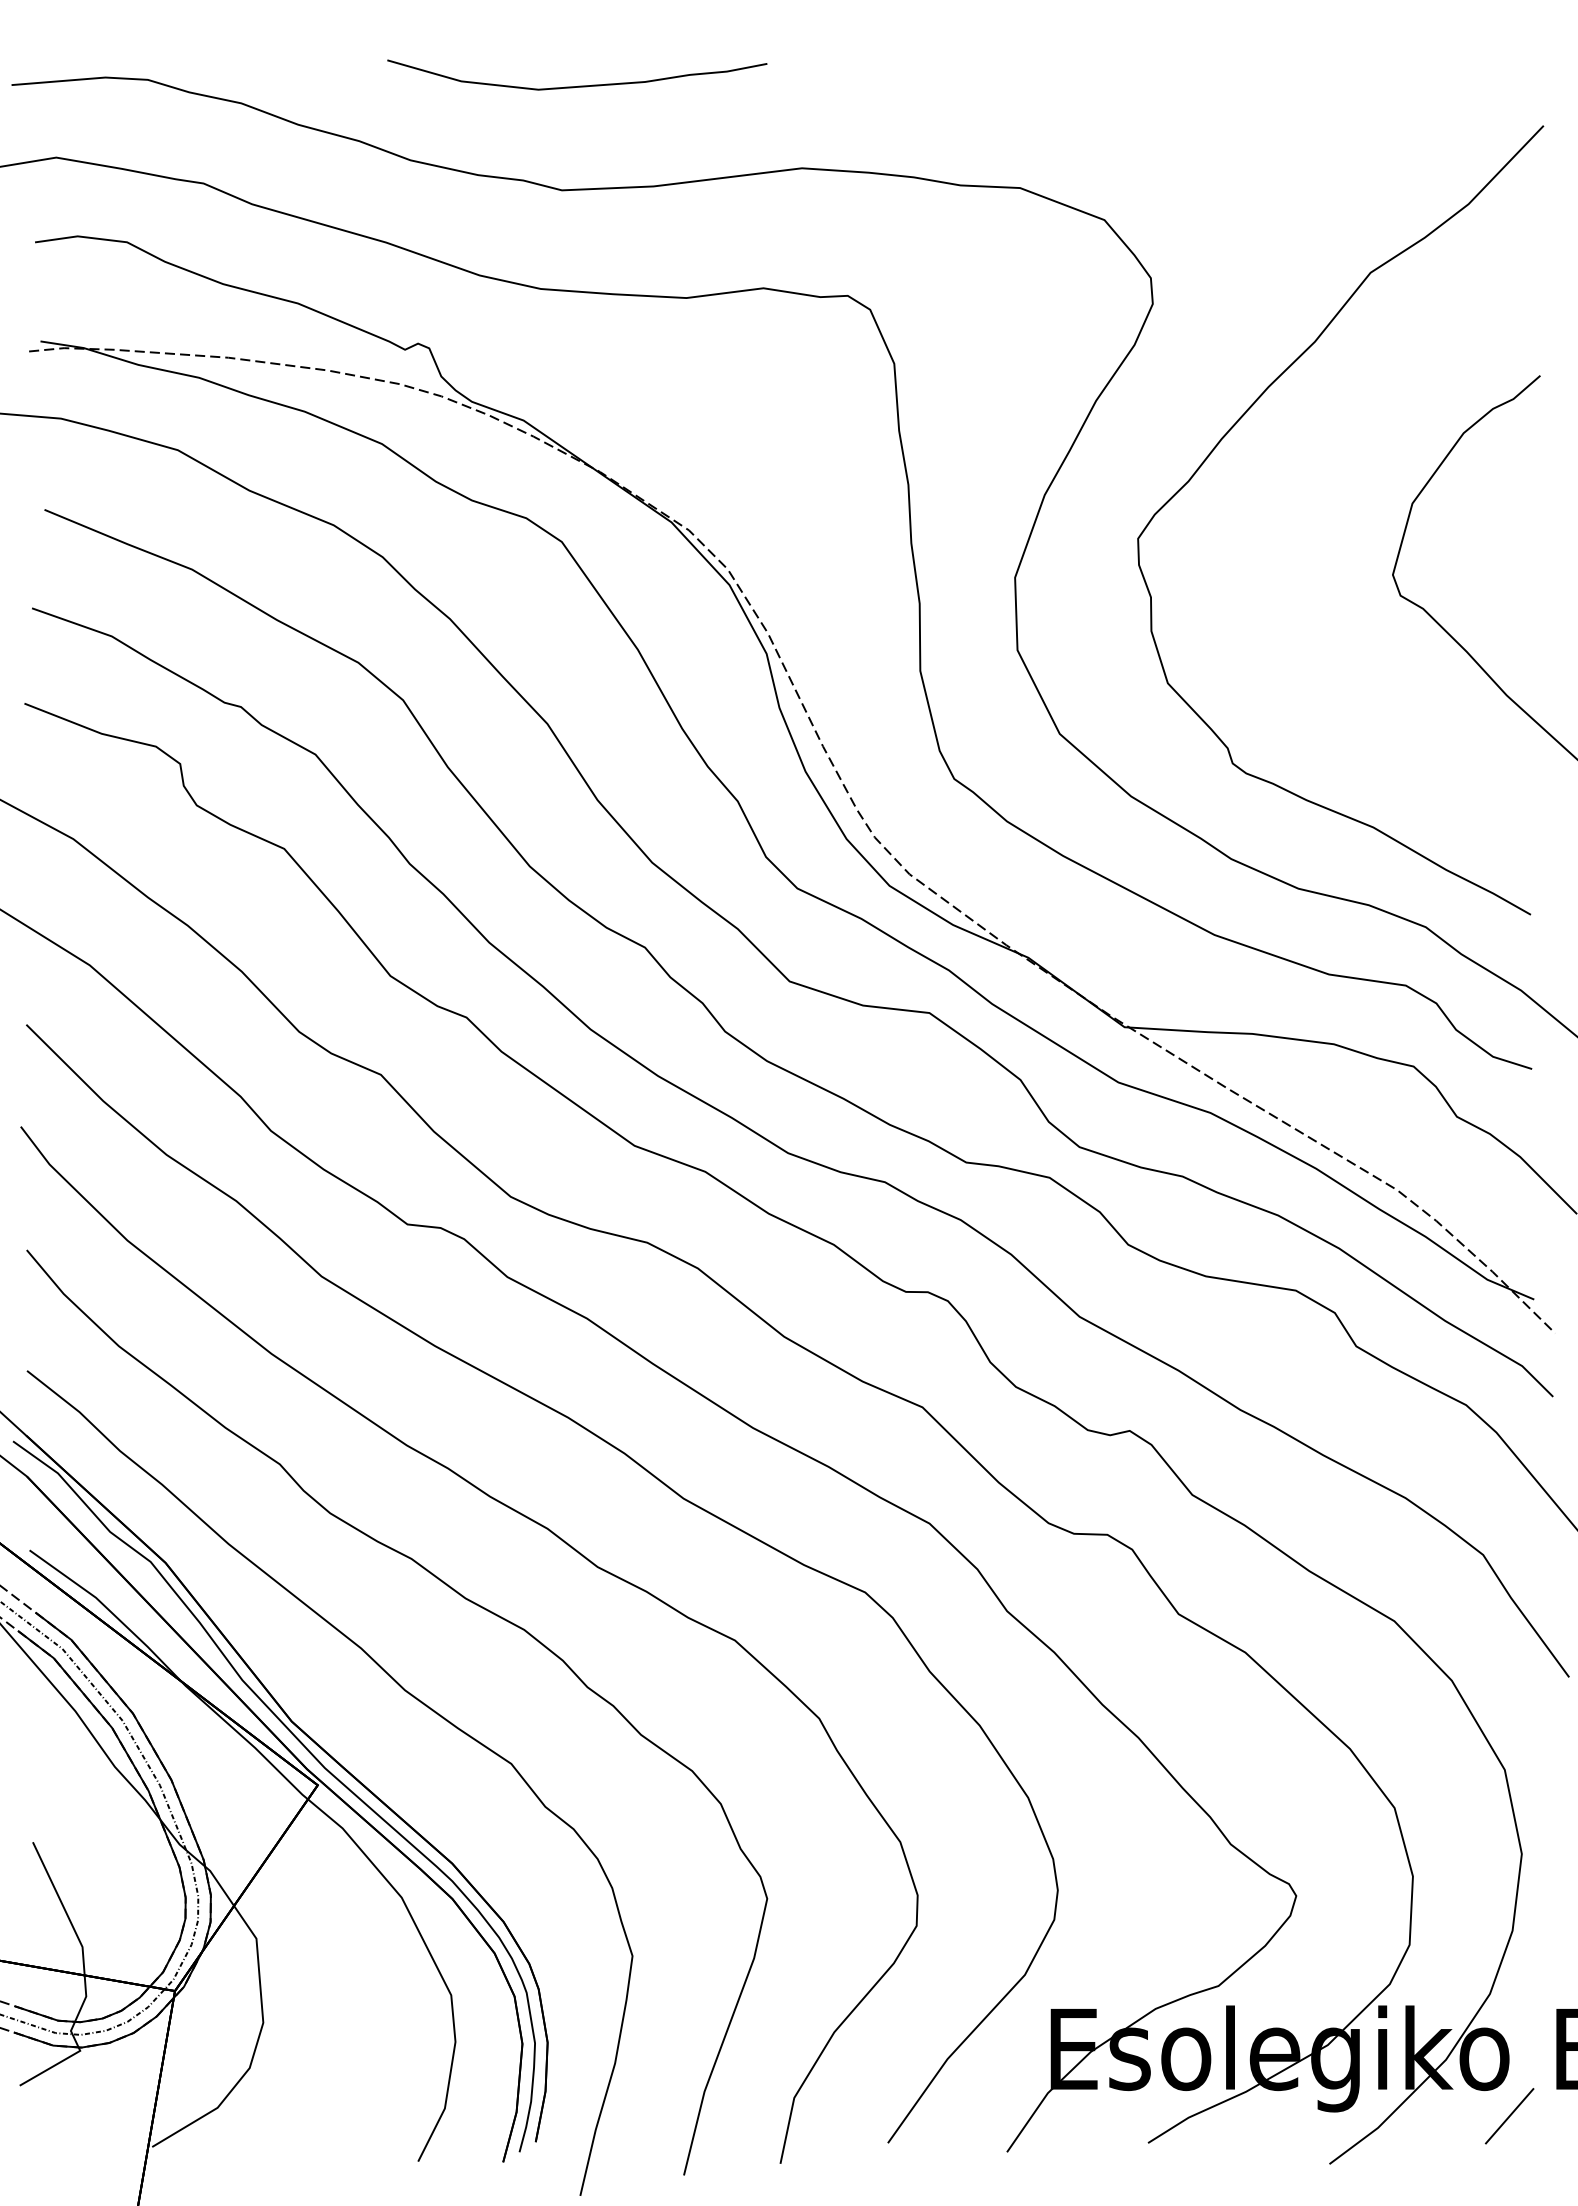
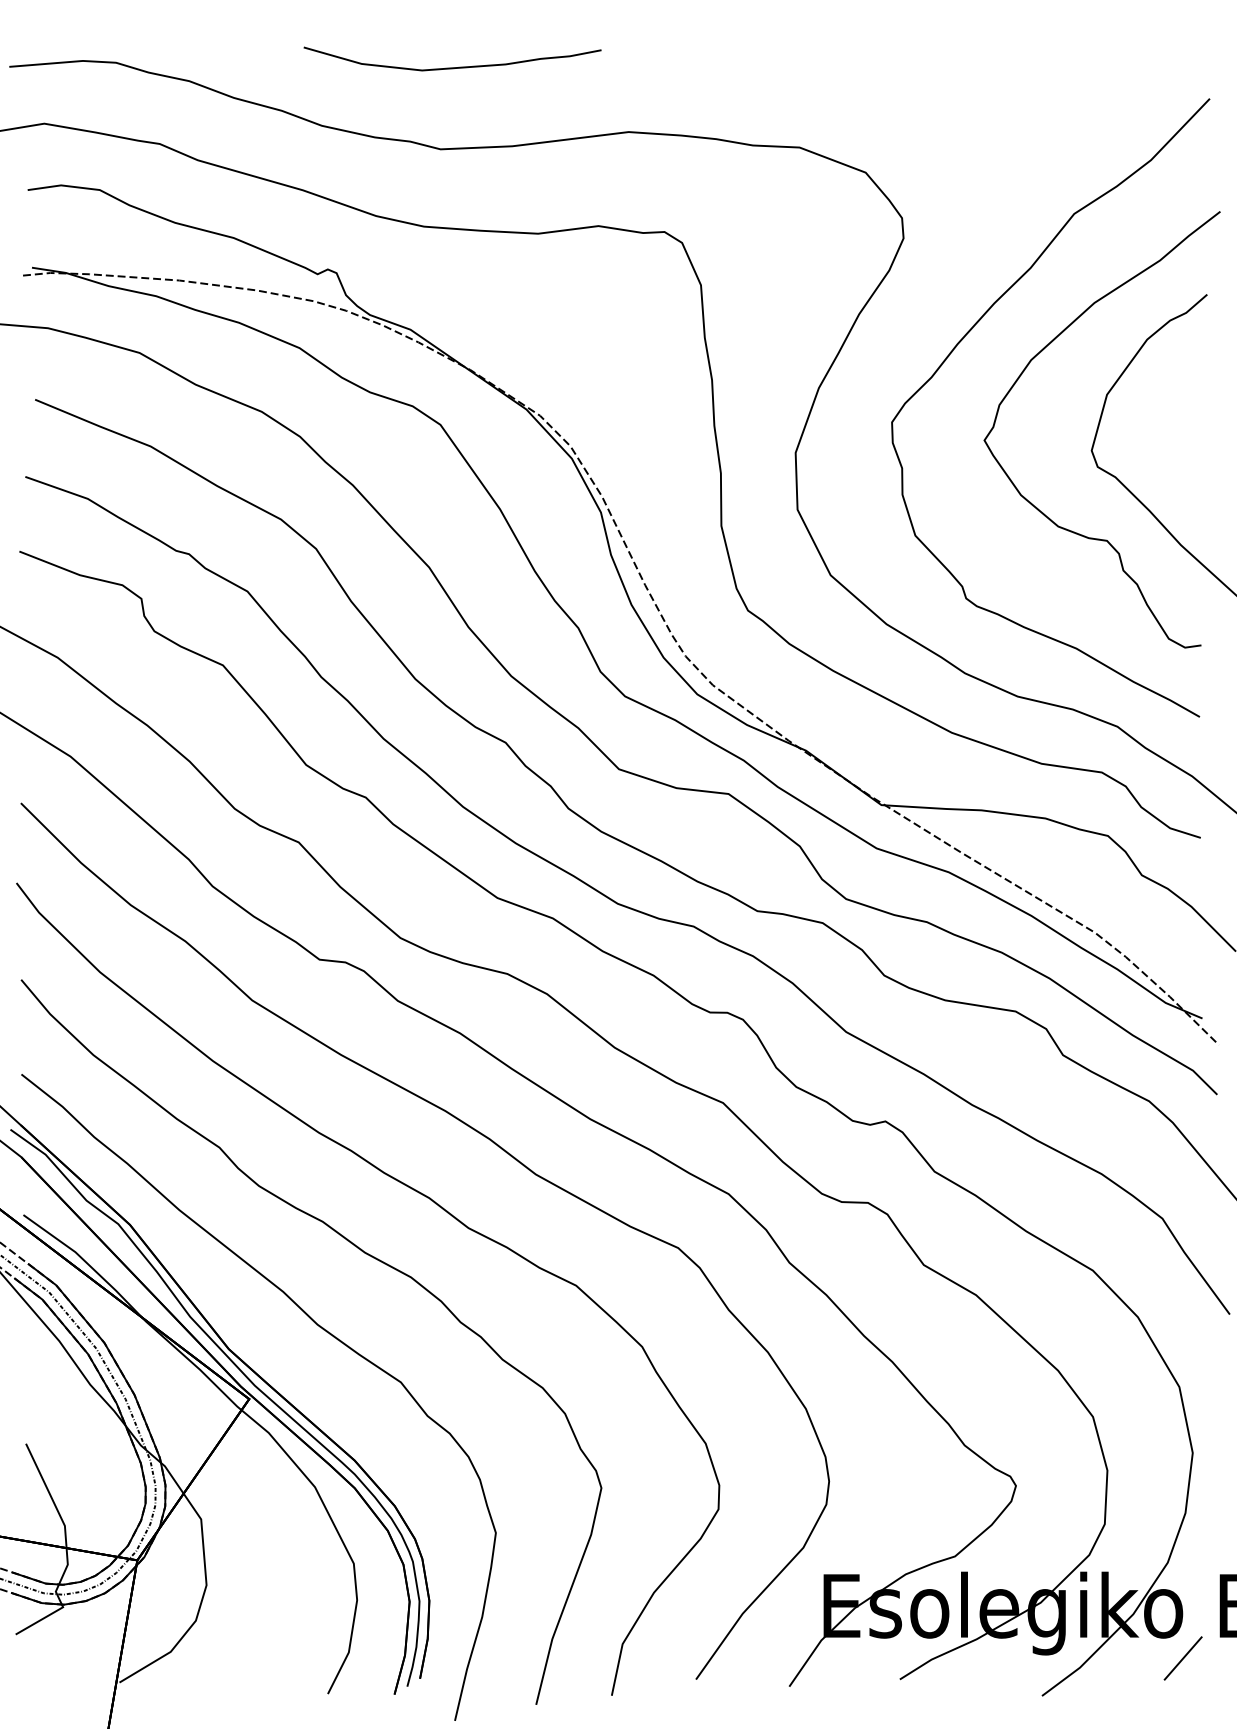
part: (1306, 474) -> (1024, 372), added

